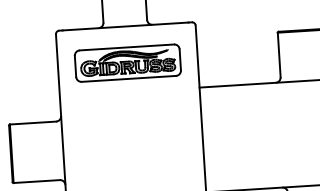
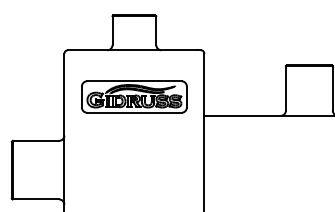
part: (127, 62) -> (134, 96), moved

